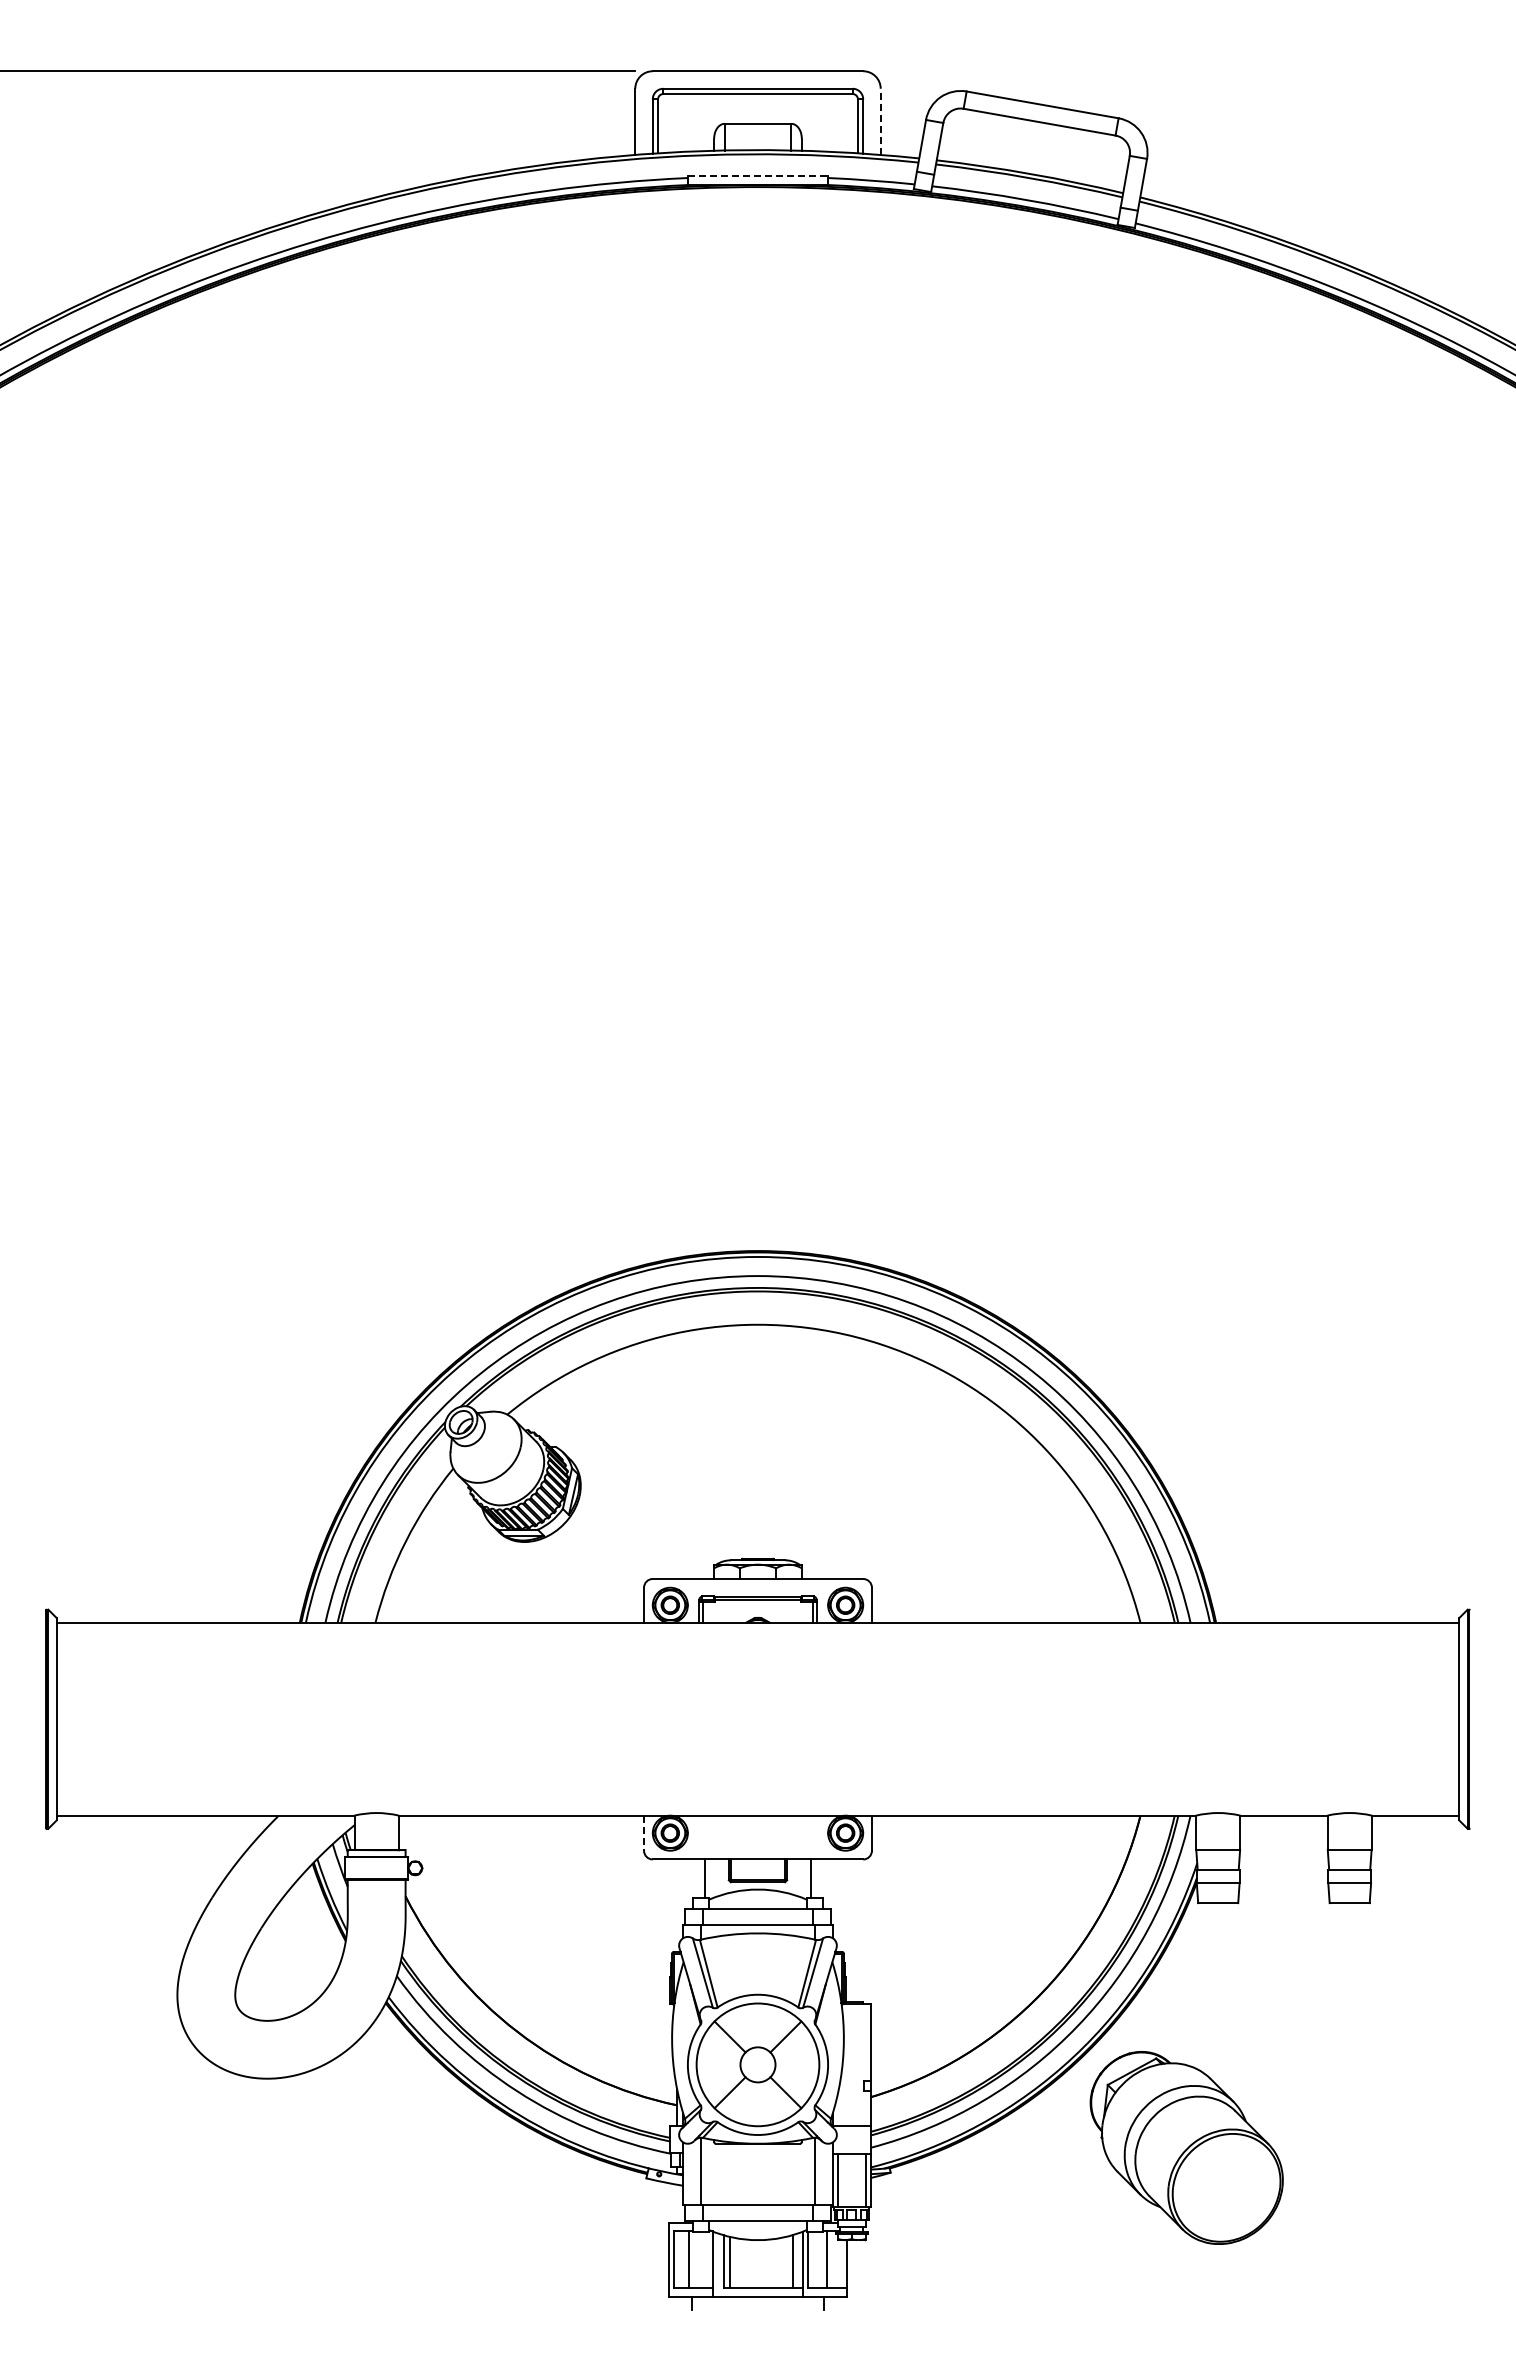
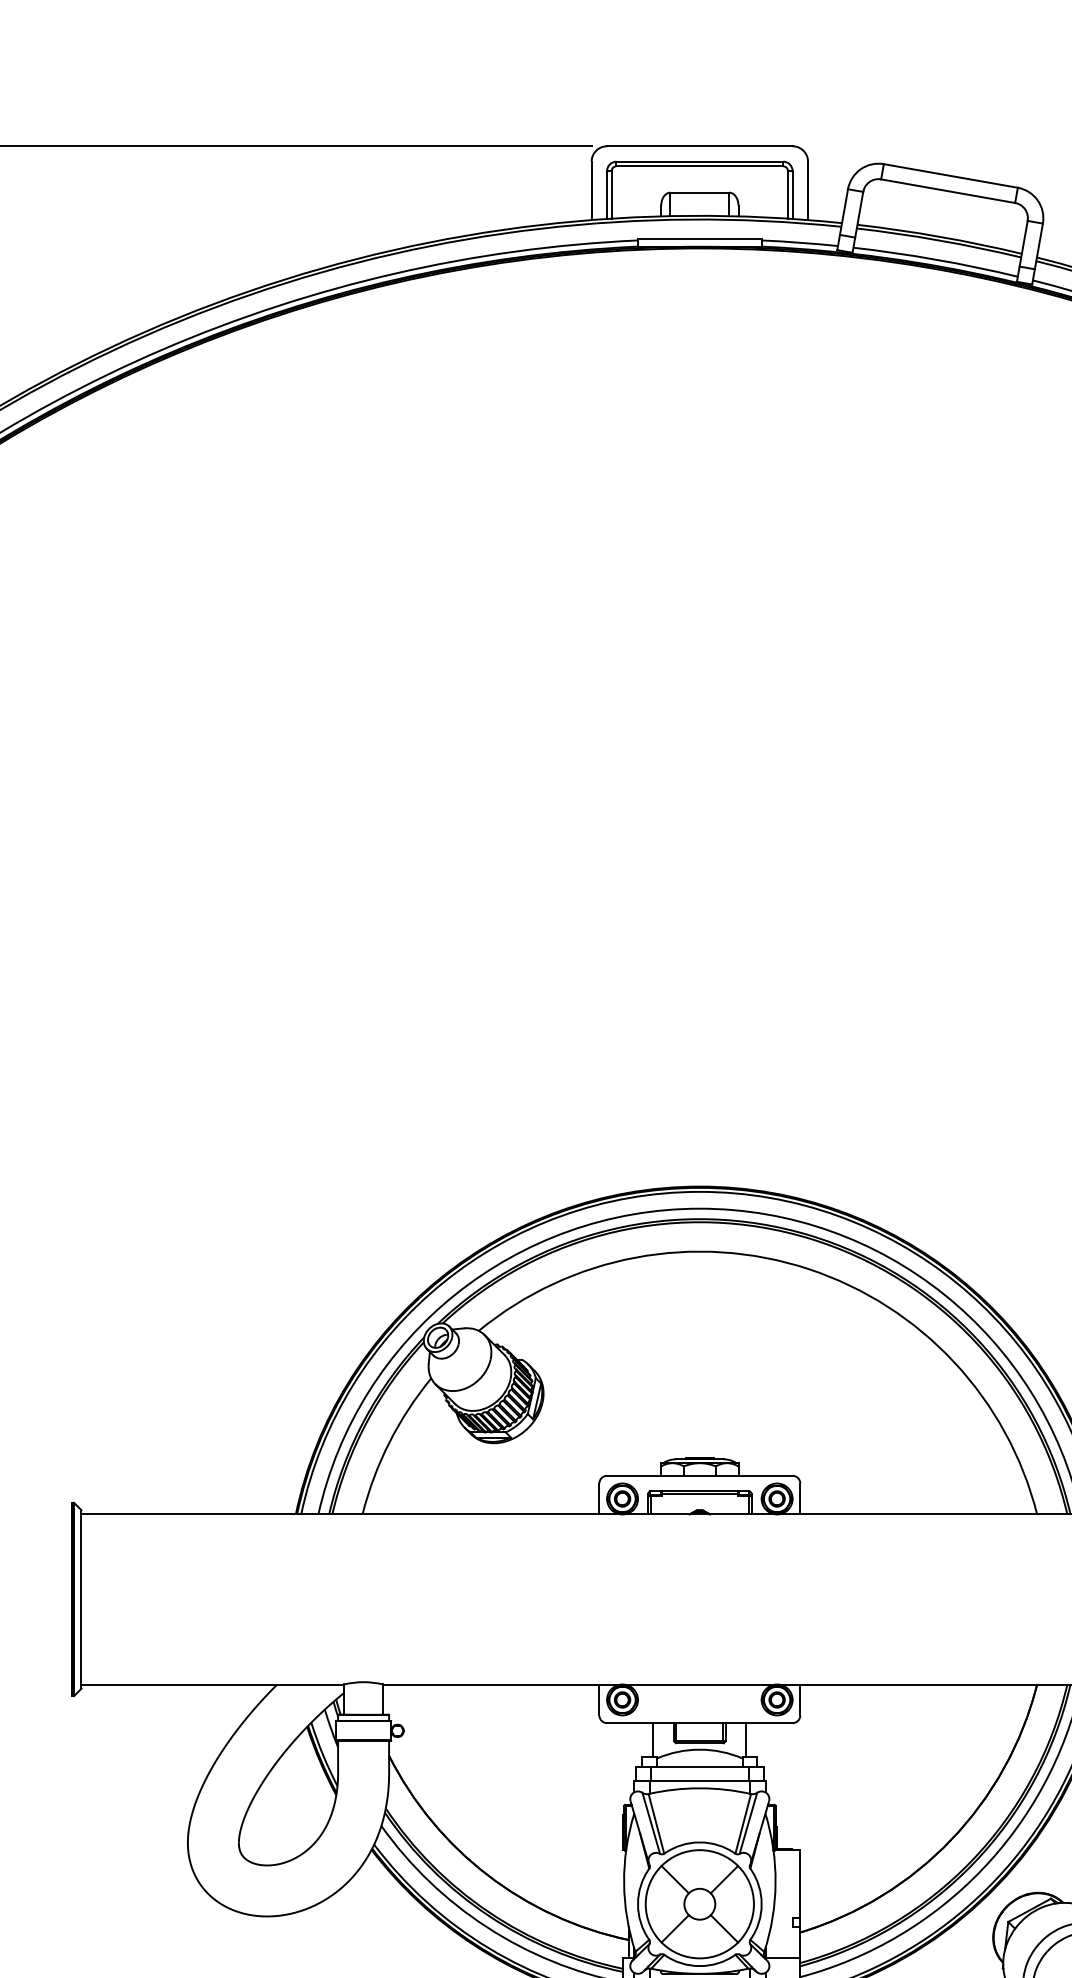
line: (880, 121) -> (807, 190), dashed -> solid
line: (758, 176) -> (700, 239), dashed -> solid
line: (644, 1833) -> (599, 1700), dashed -> solid

